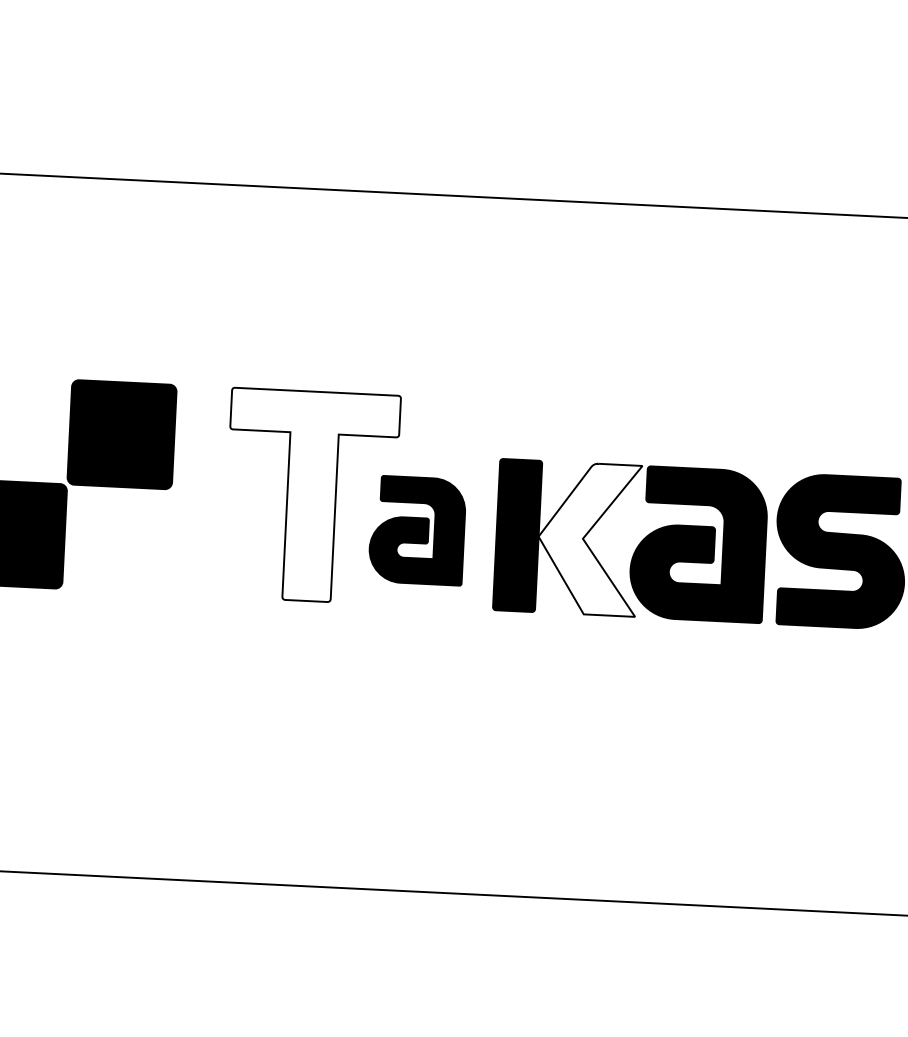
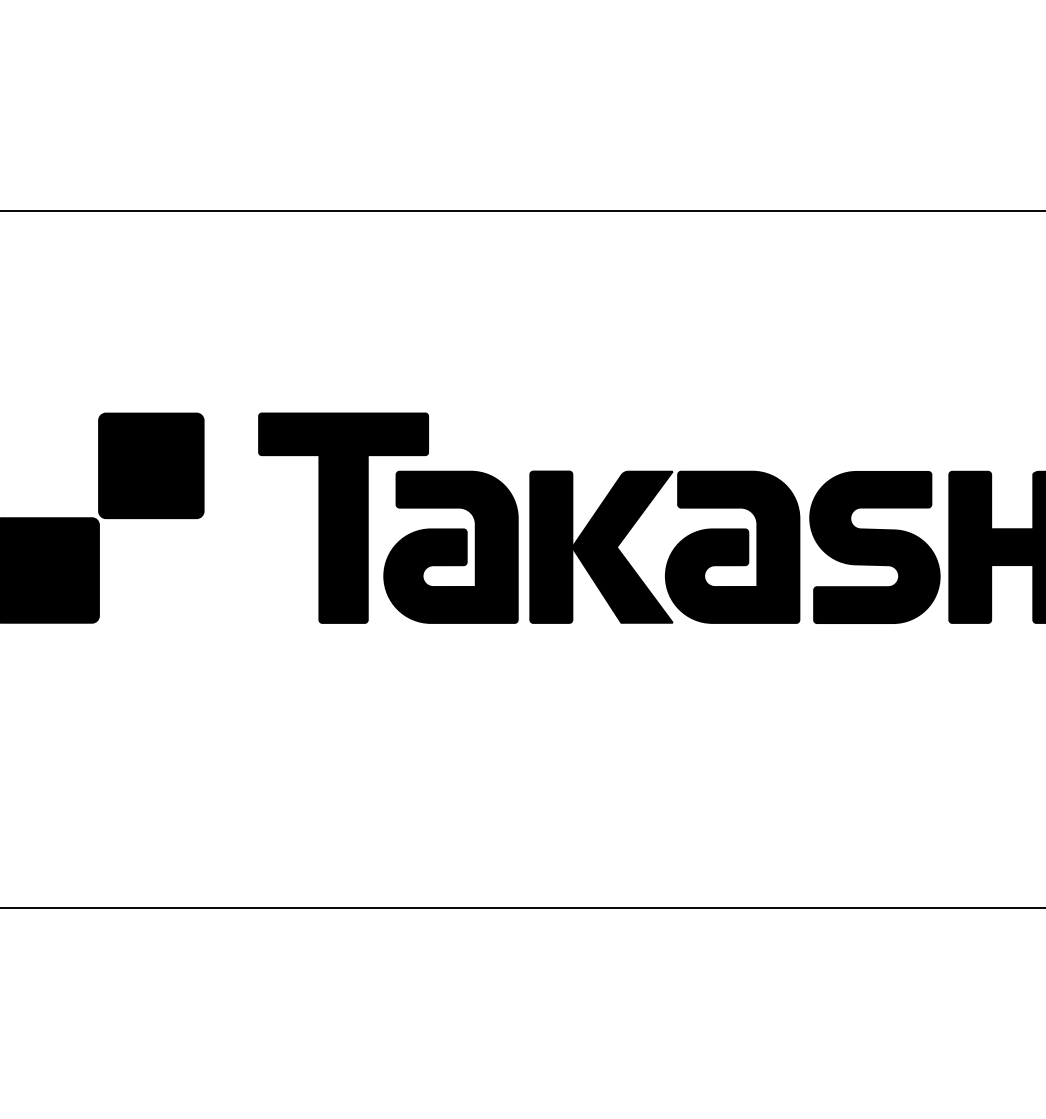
fill: (311, 495) -> (343, 517), added
part: (416, 529) -> (450, 546), size x1.43
fill: (588, 538) -> (622, 546), added

